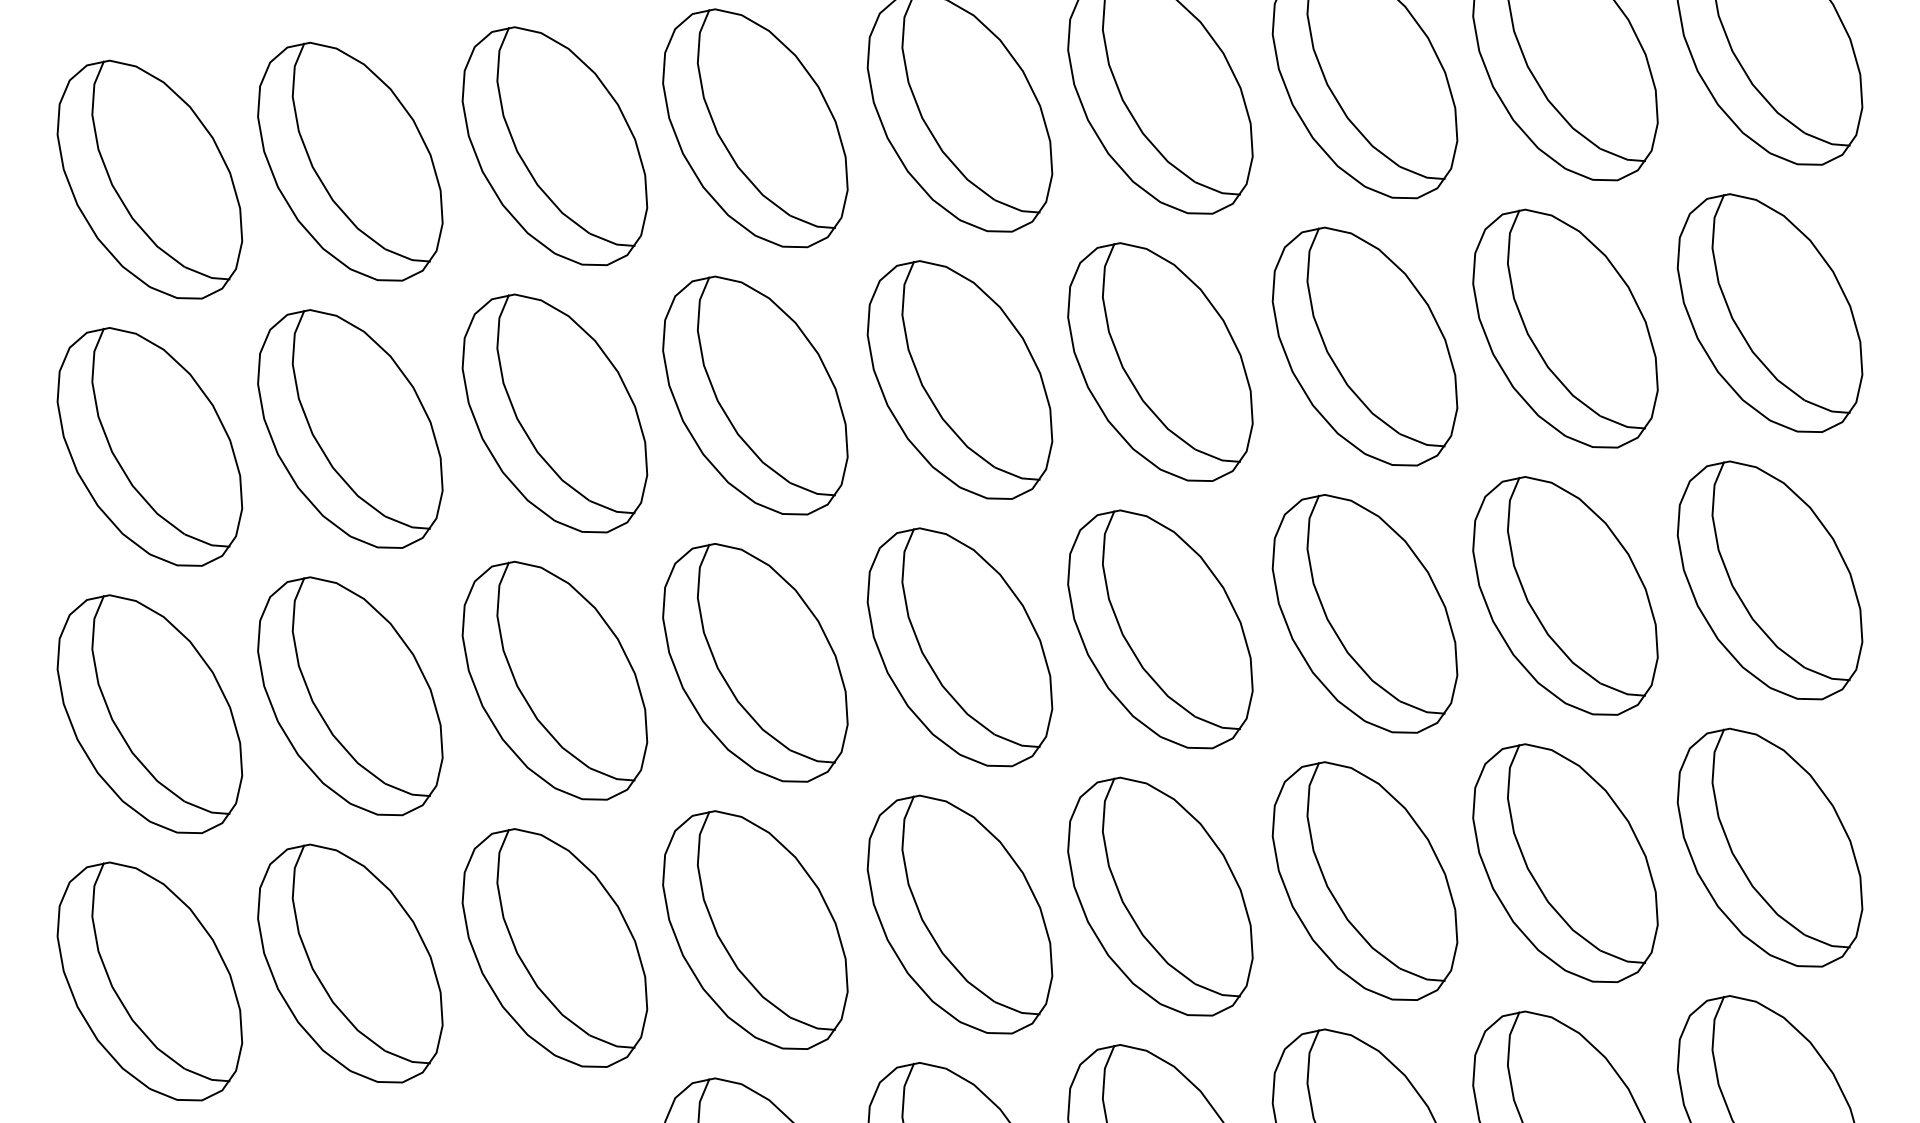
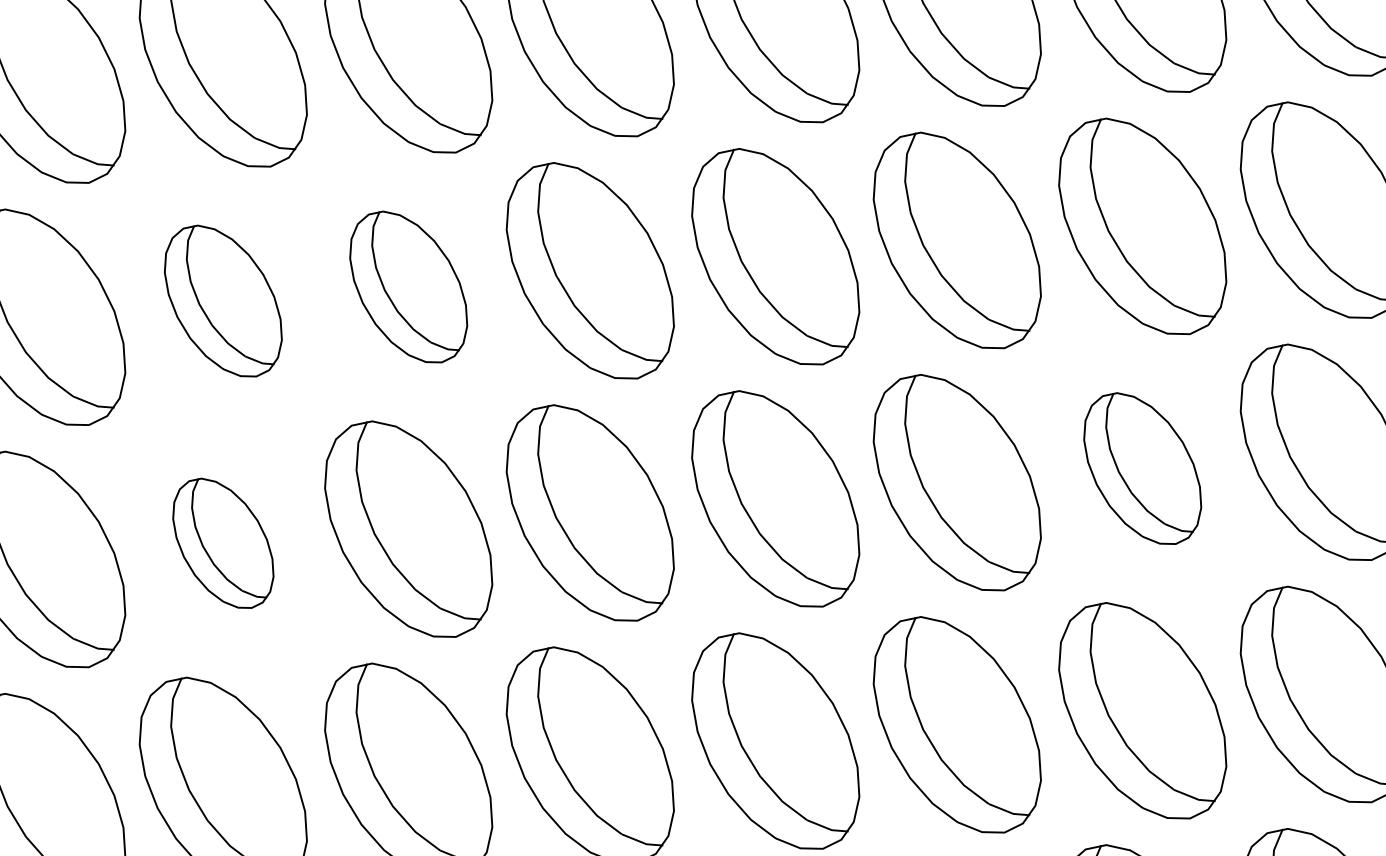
part: (554, 413) -> (408, 287), size x0.7
part: (350, 428) -> (223, 300), size x0.7
part: (1364, 613) -> (1142, 468), size x0.7
part: (350, 696) -> (223, 543), size x0.6

